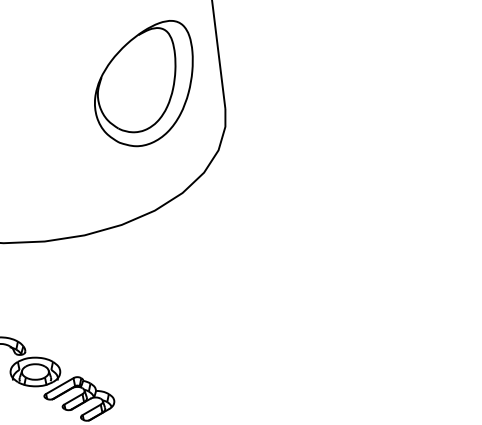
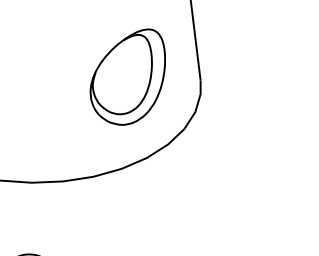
part: (143, 83) -> (127, 77), moved

